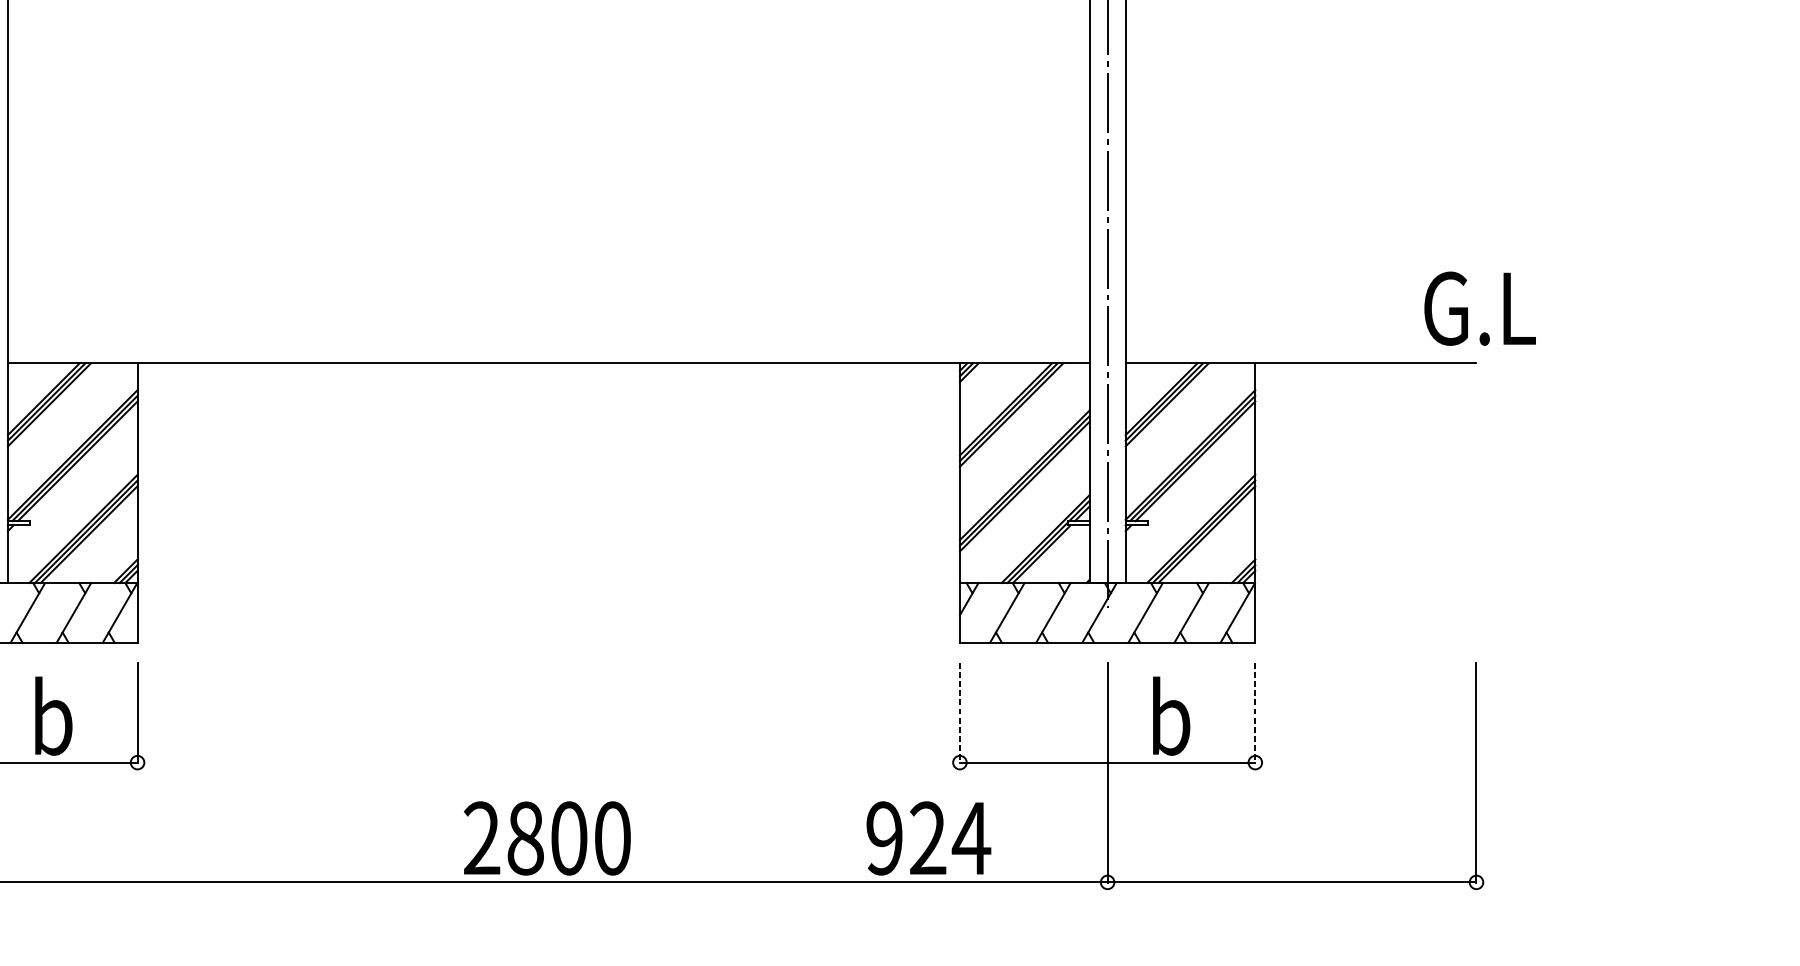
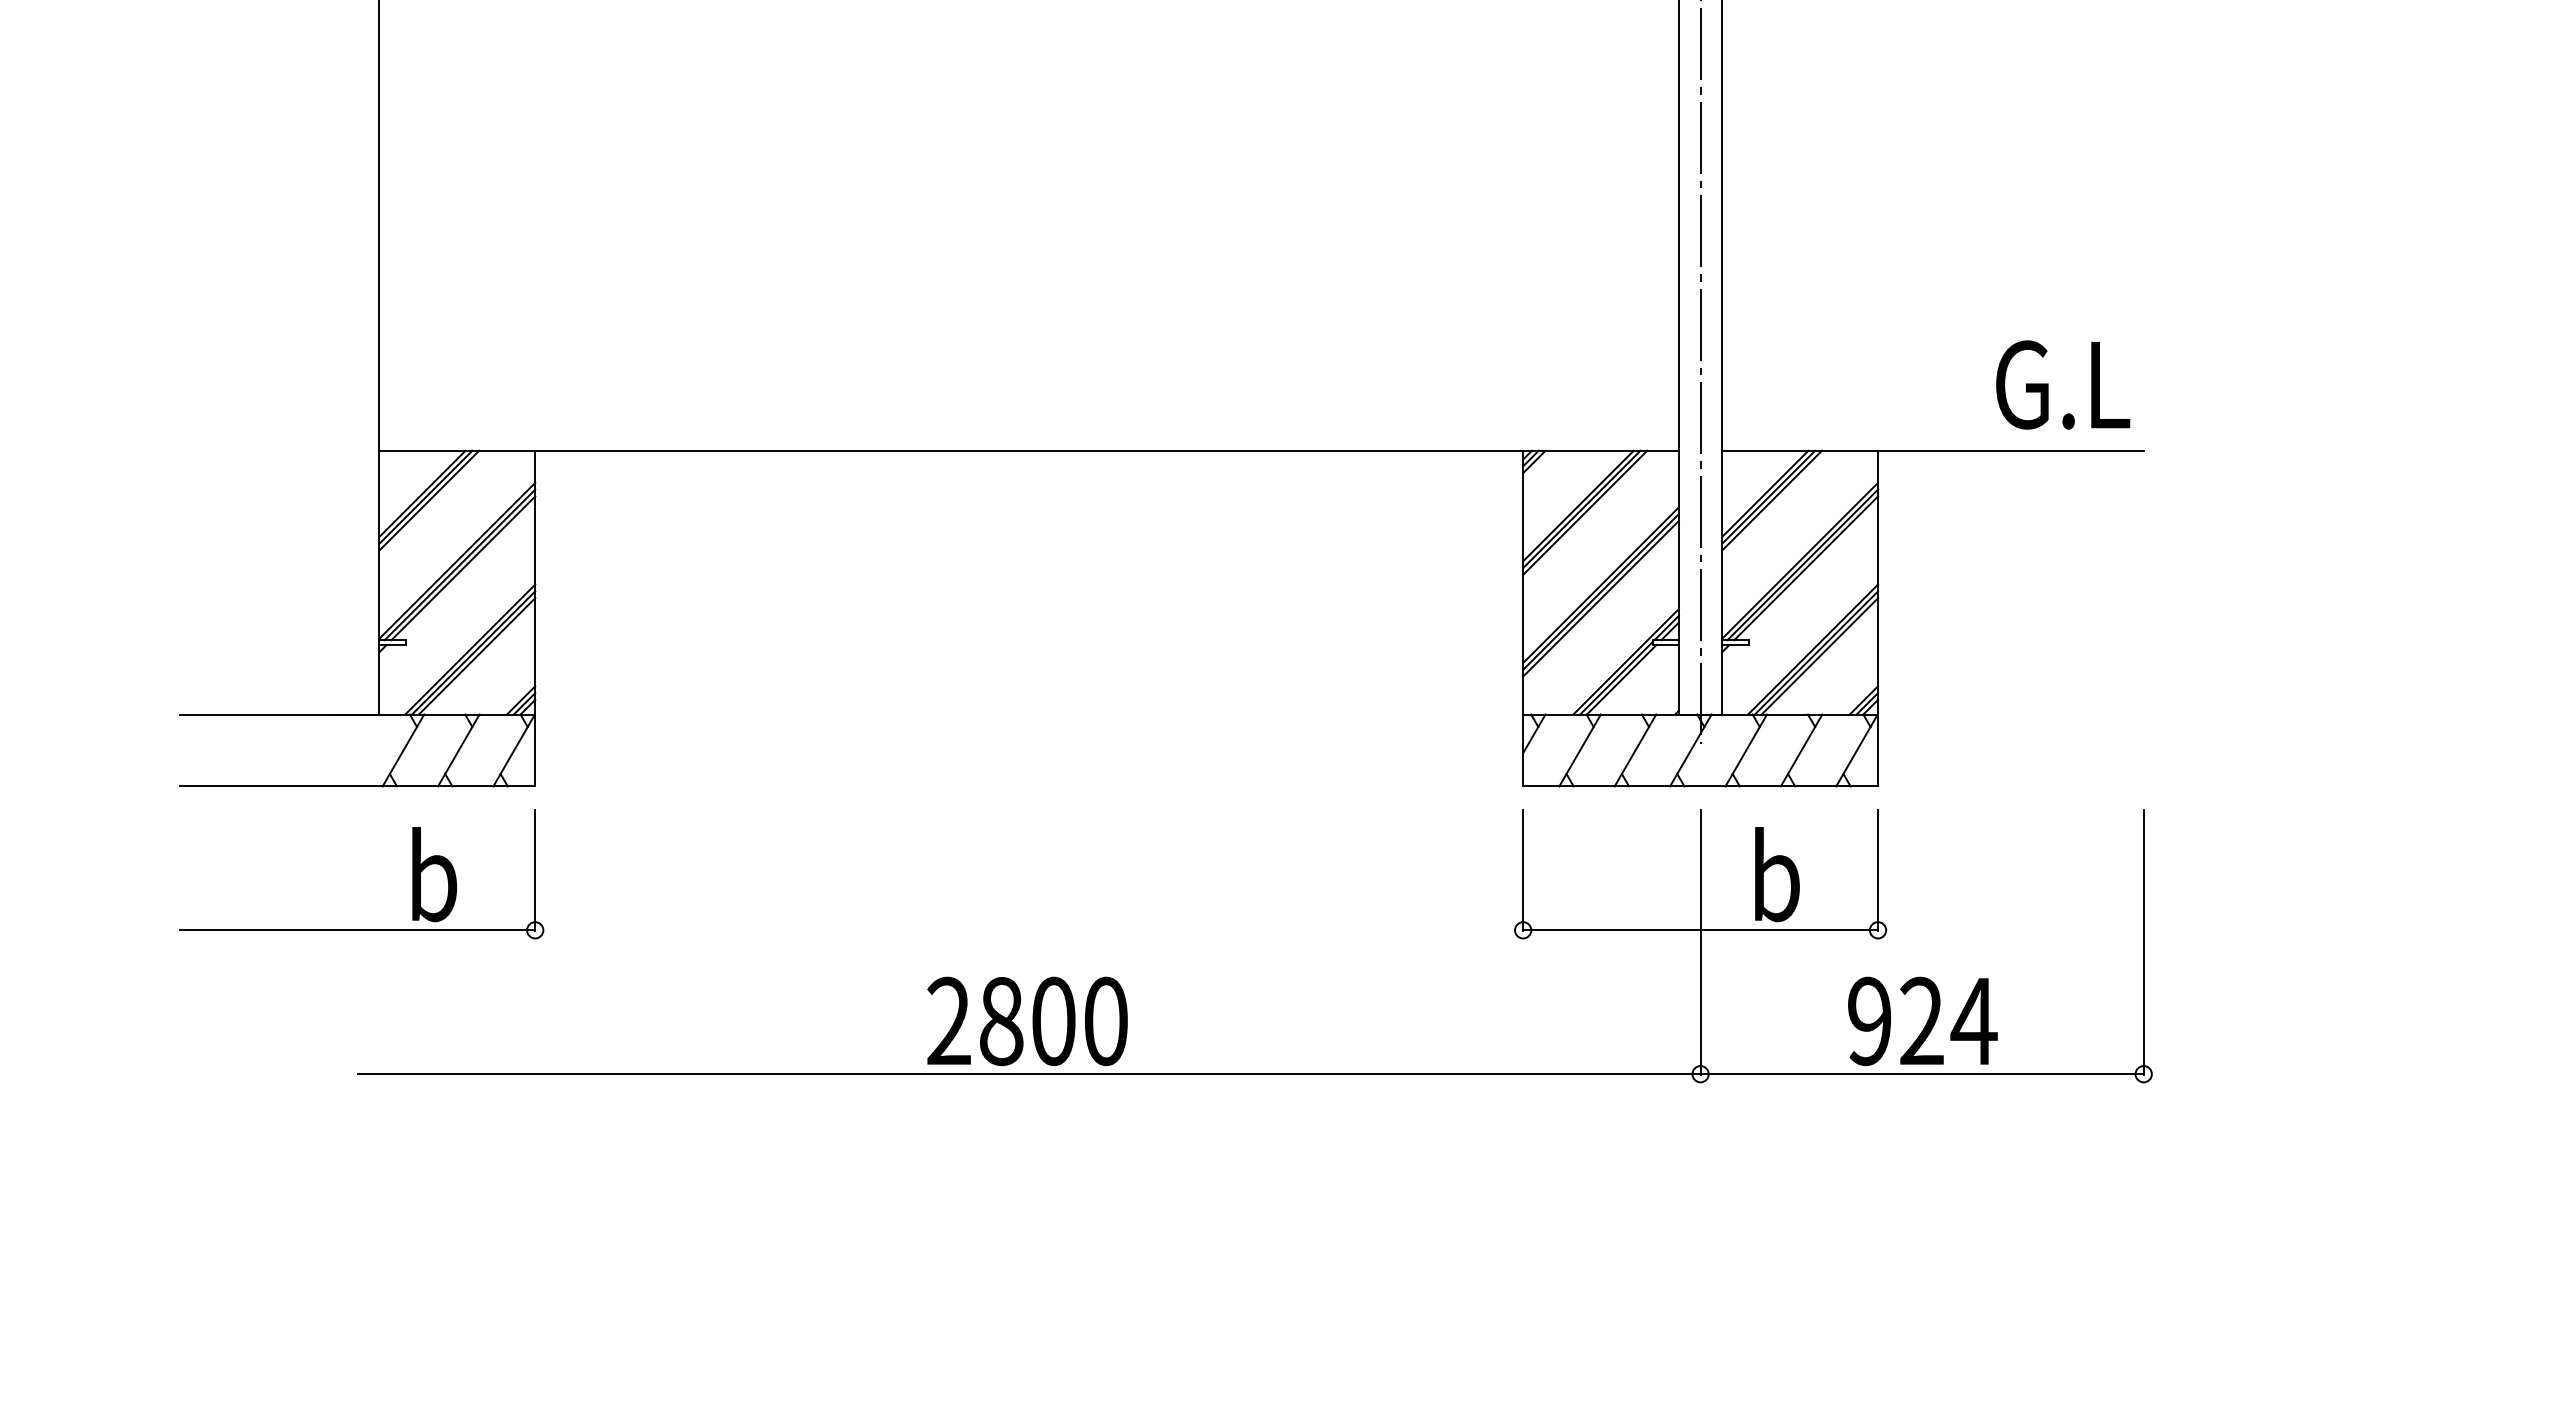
text: (1480, 308) -> (2063, 384), moved
line: (960, 713) -> (1523, 871), dashed -> solid
line: (1255, 713) -> (1878, 871), dashed -> solid
text: (928, 837) -> (1922, 1020), moved

